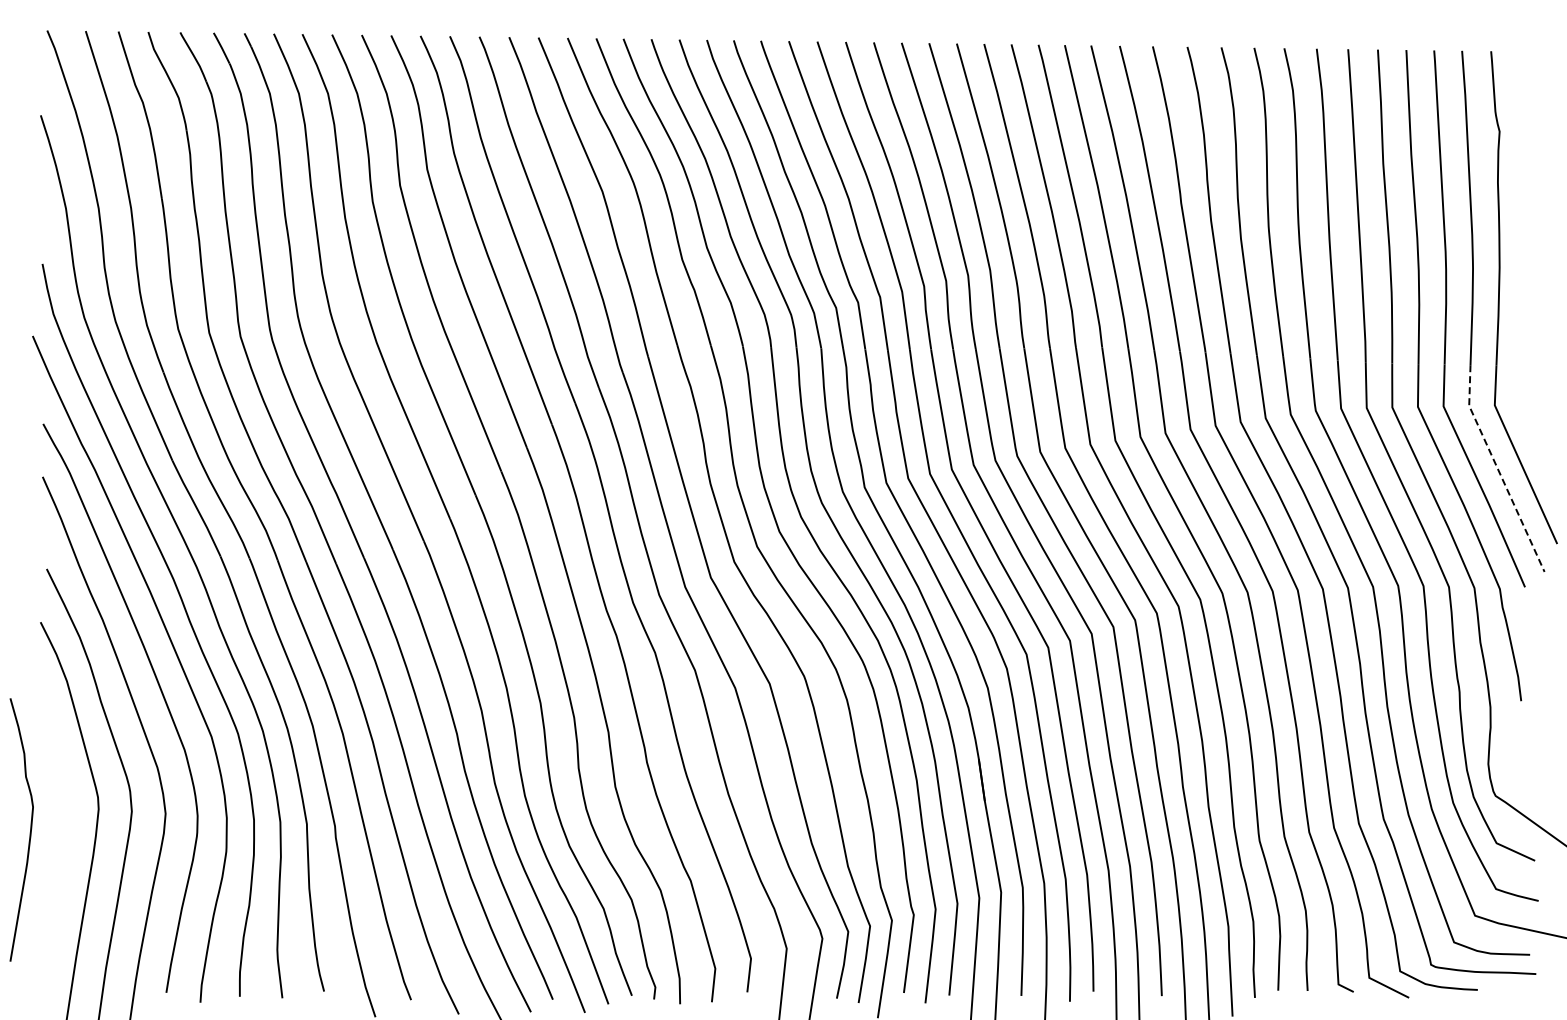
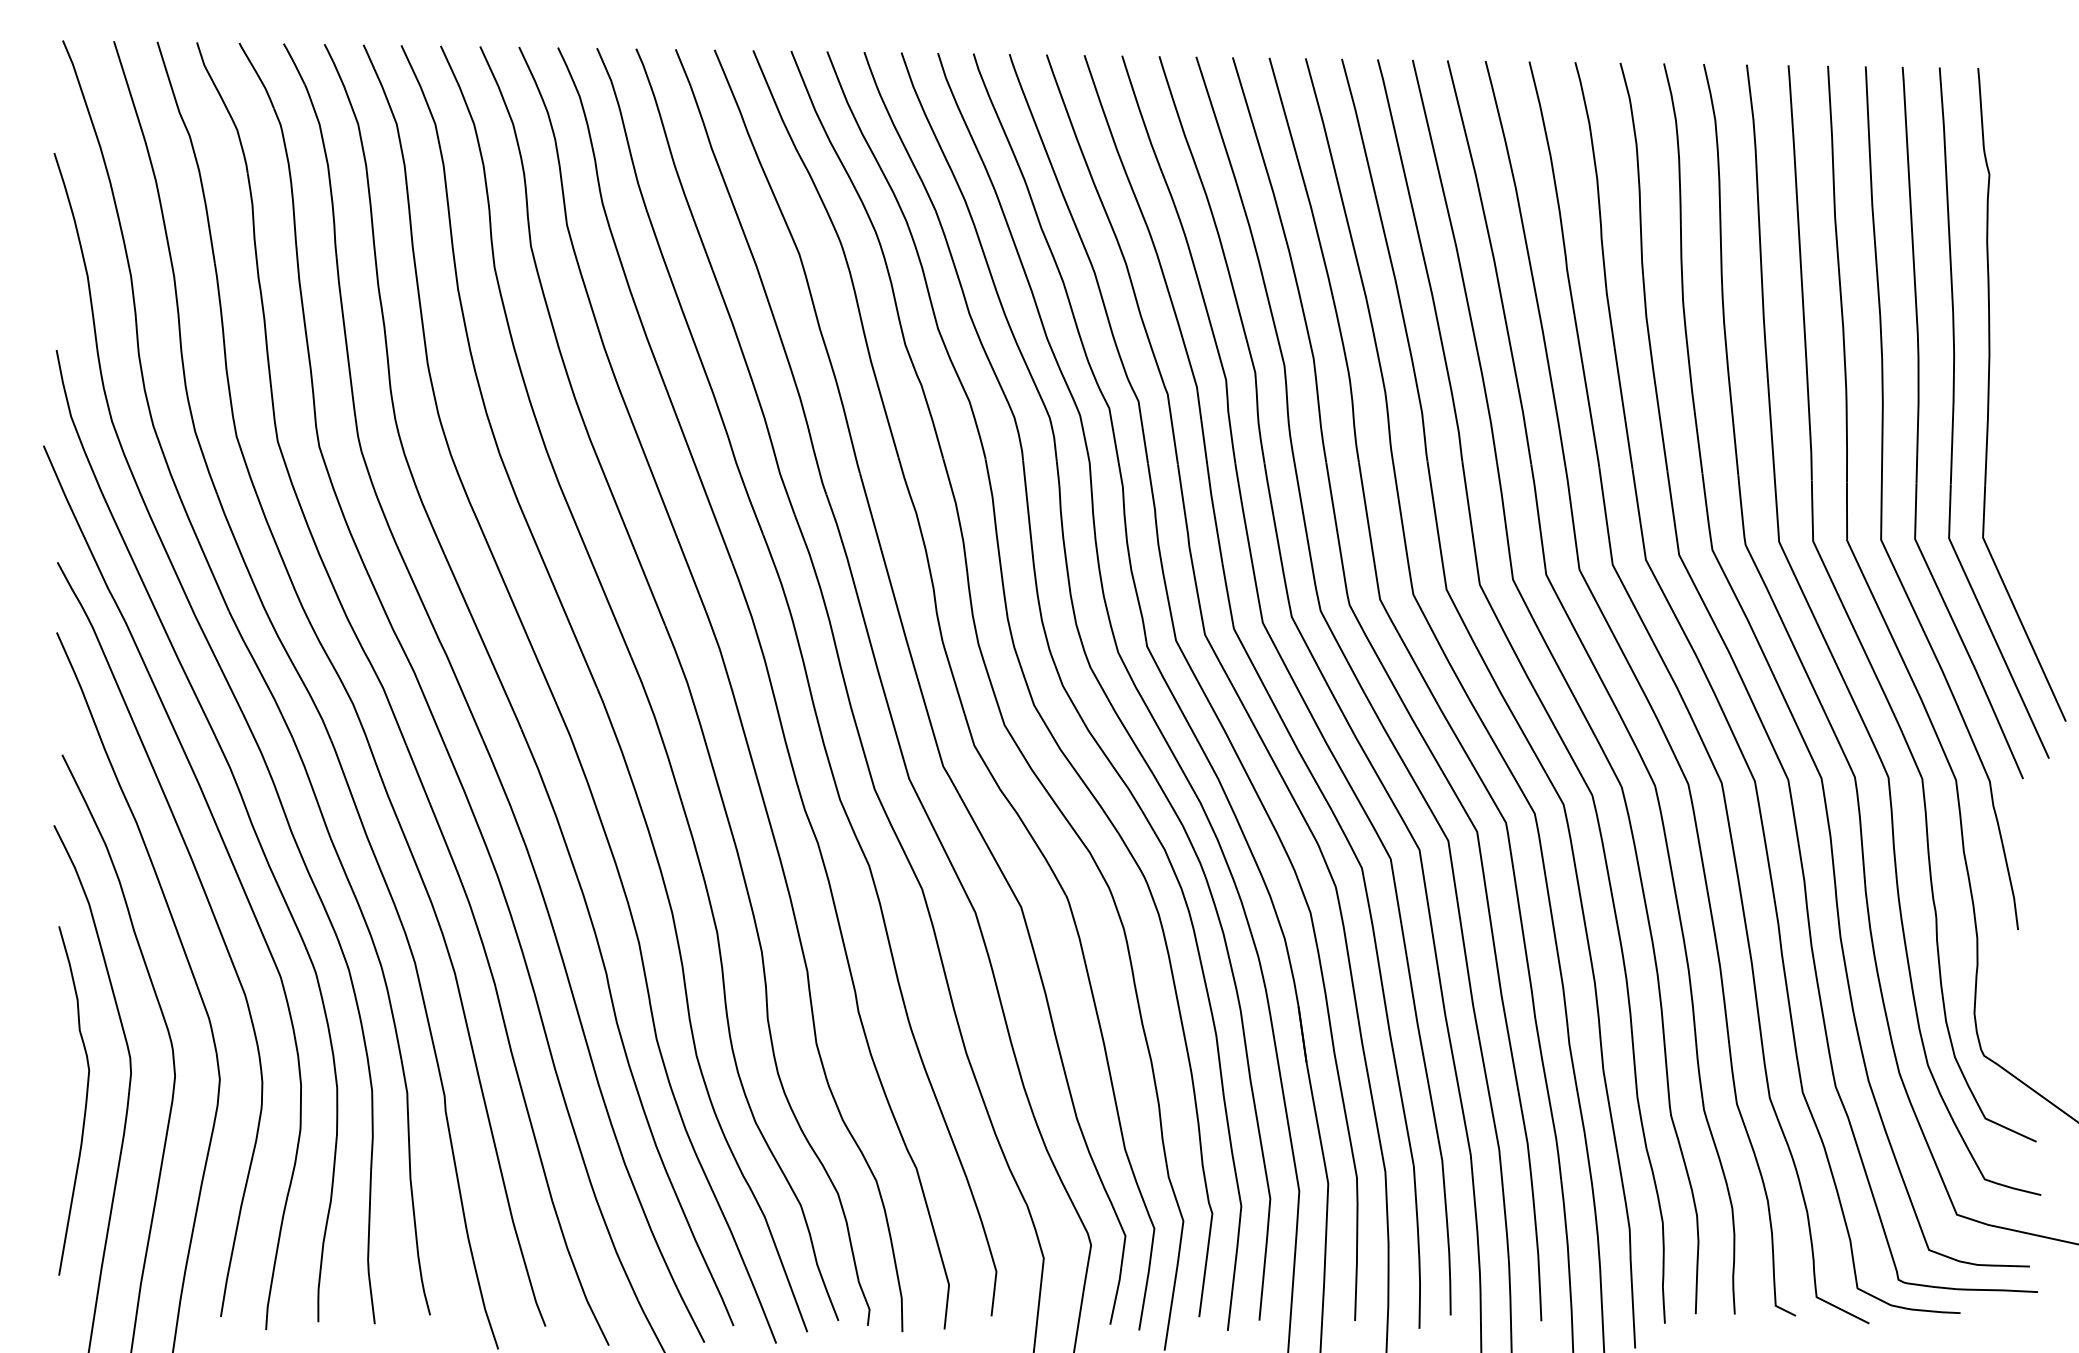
line: (1498, 470) -> (1987, 624), dashed -> solid
curve: (29, 832) -> (84, 1104), moved

